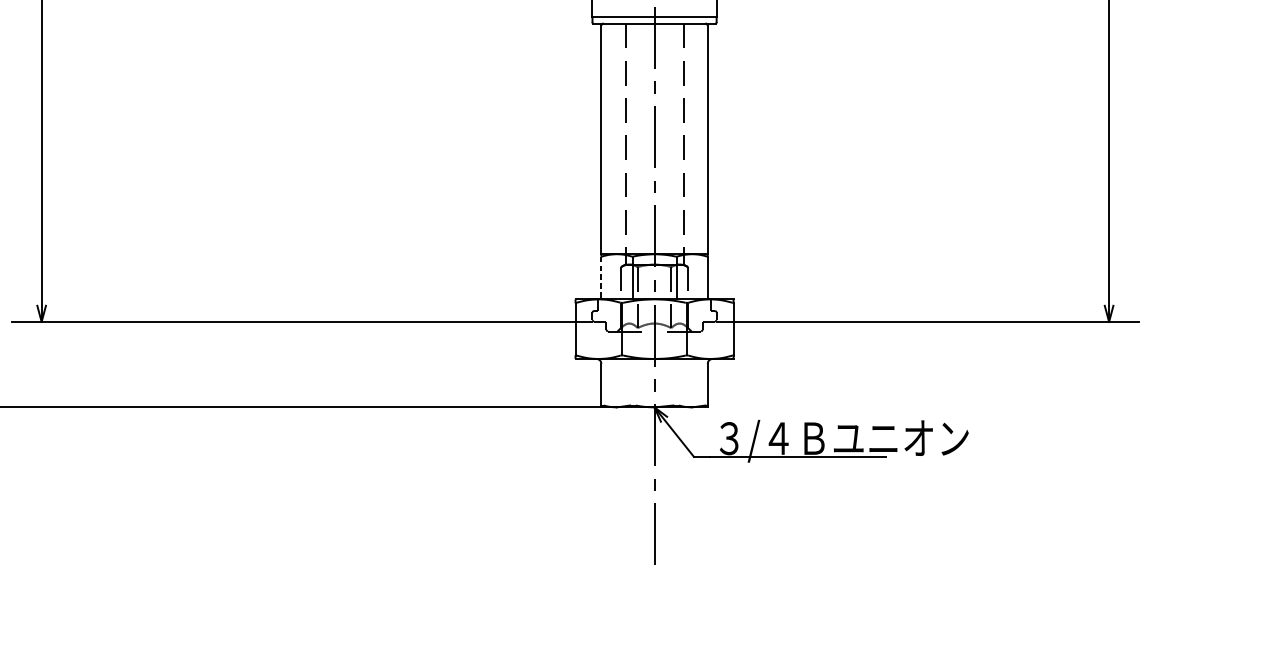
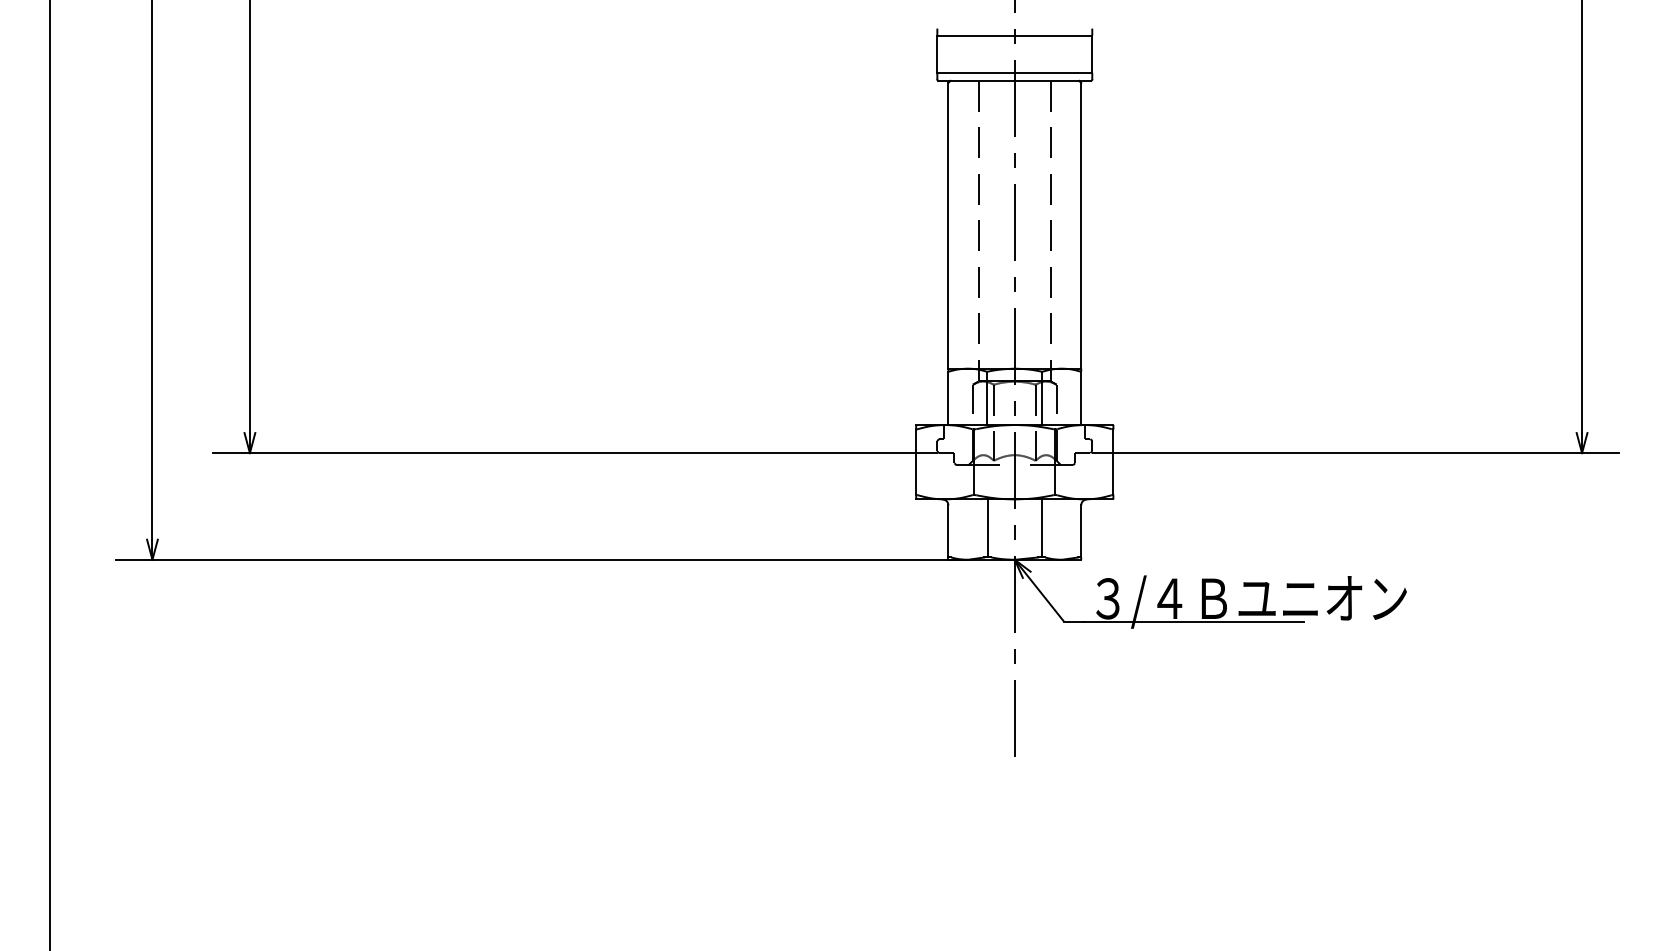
line: (601, 278) -> (948, 398), dashed -> solid
line: (632, 382) -> (987, 528), added
line: (675, 382) -> (1041, 528), added

